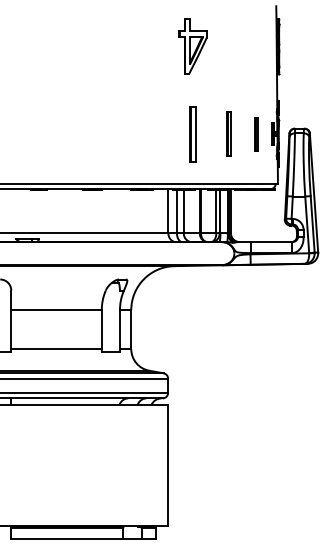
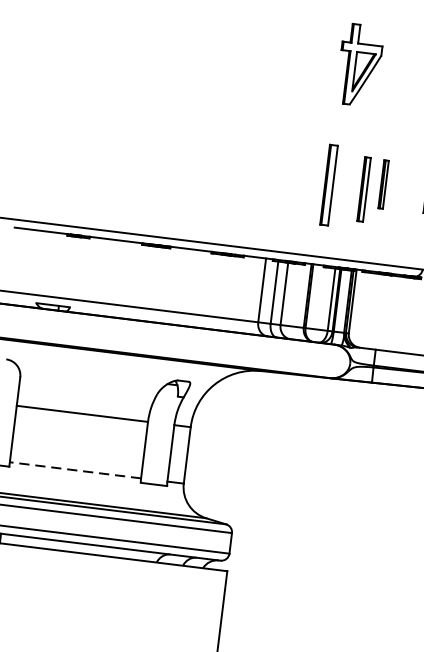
part: (192, 46) -> (359, 65), moved
part: (192, 134) -> (328, 185), moved
line: (256, 134) -> (384, 185), moved
line: (56, 349) -> (75, 470), solid -> dashed

